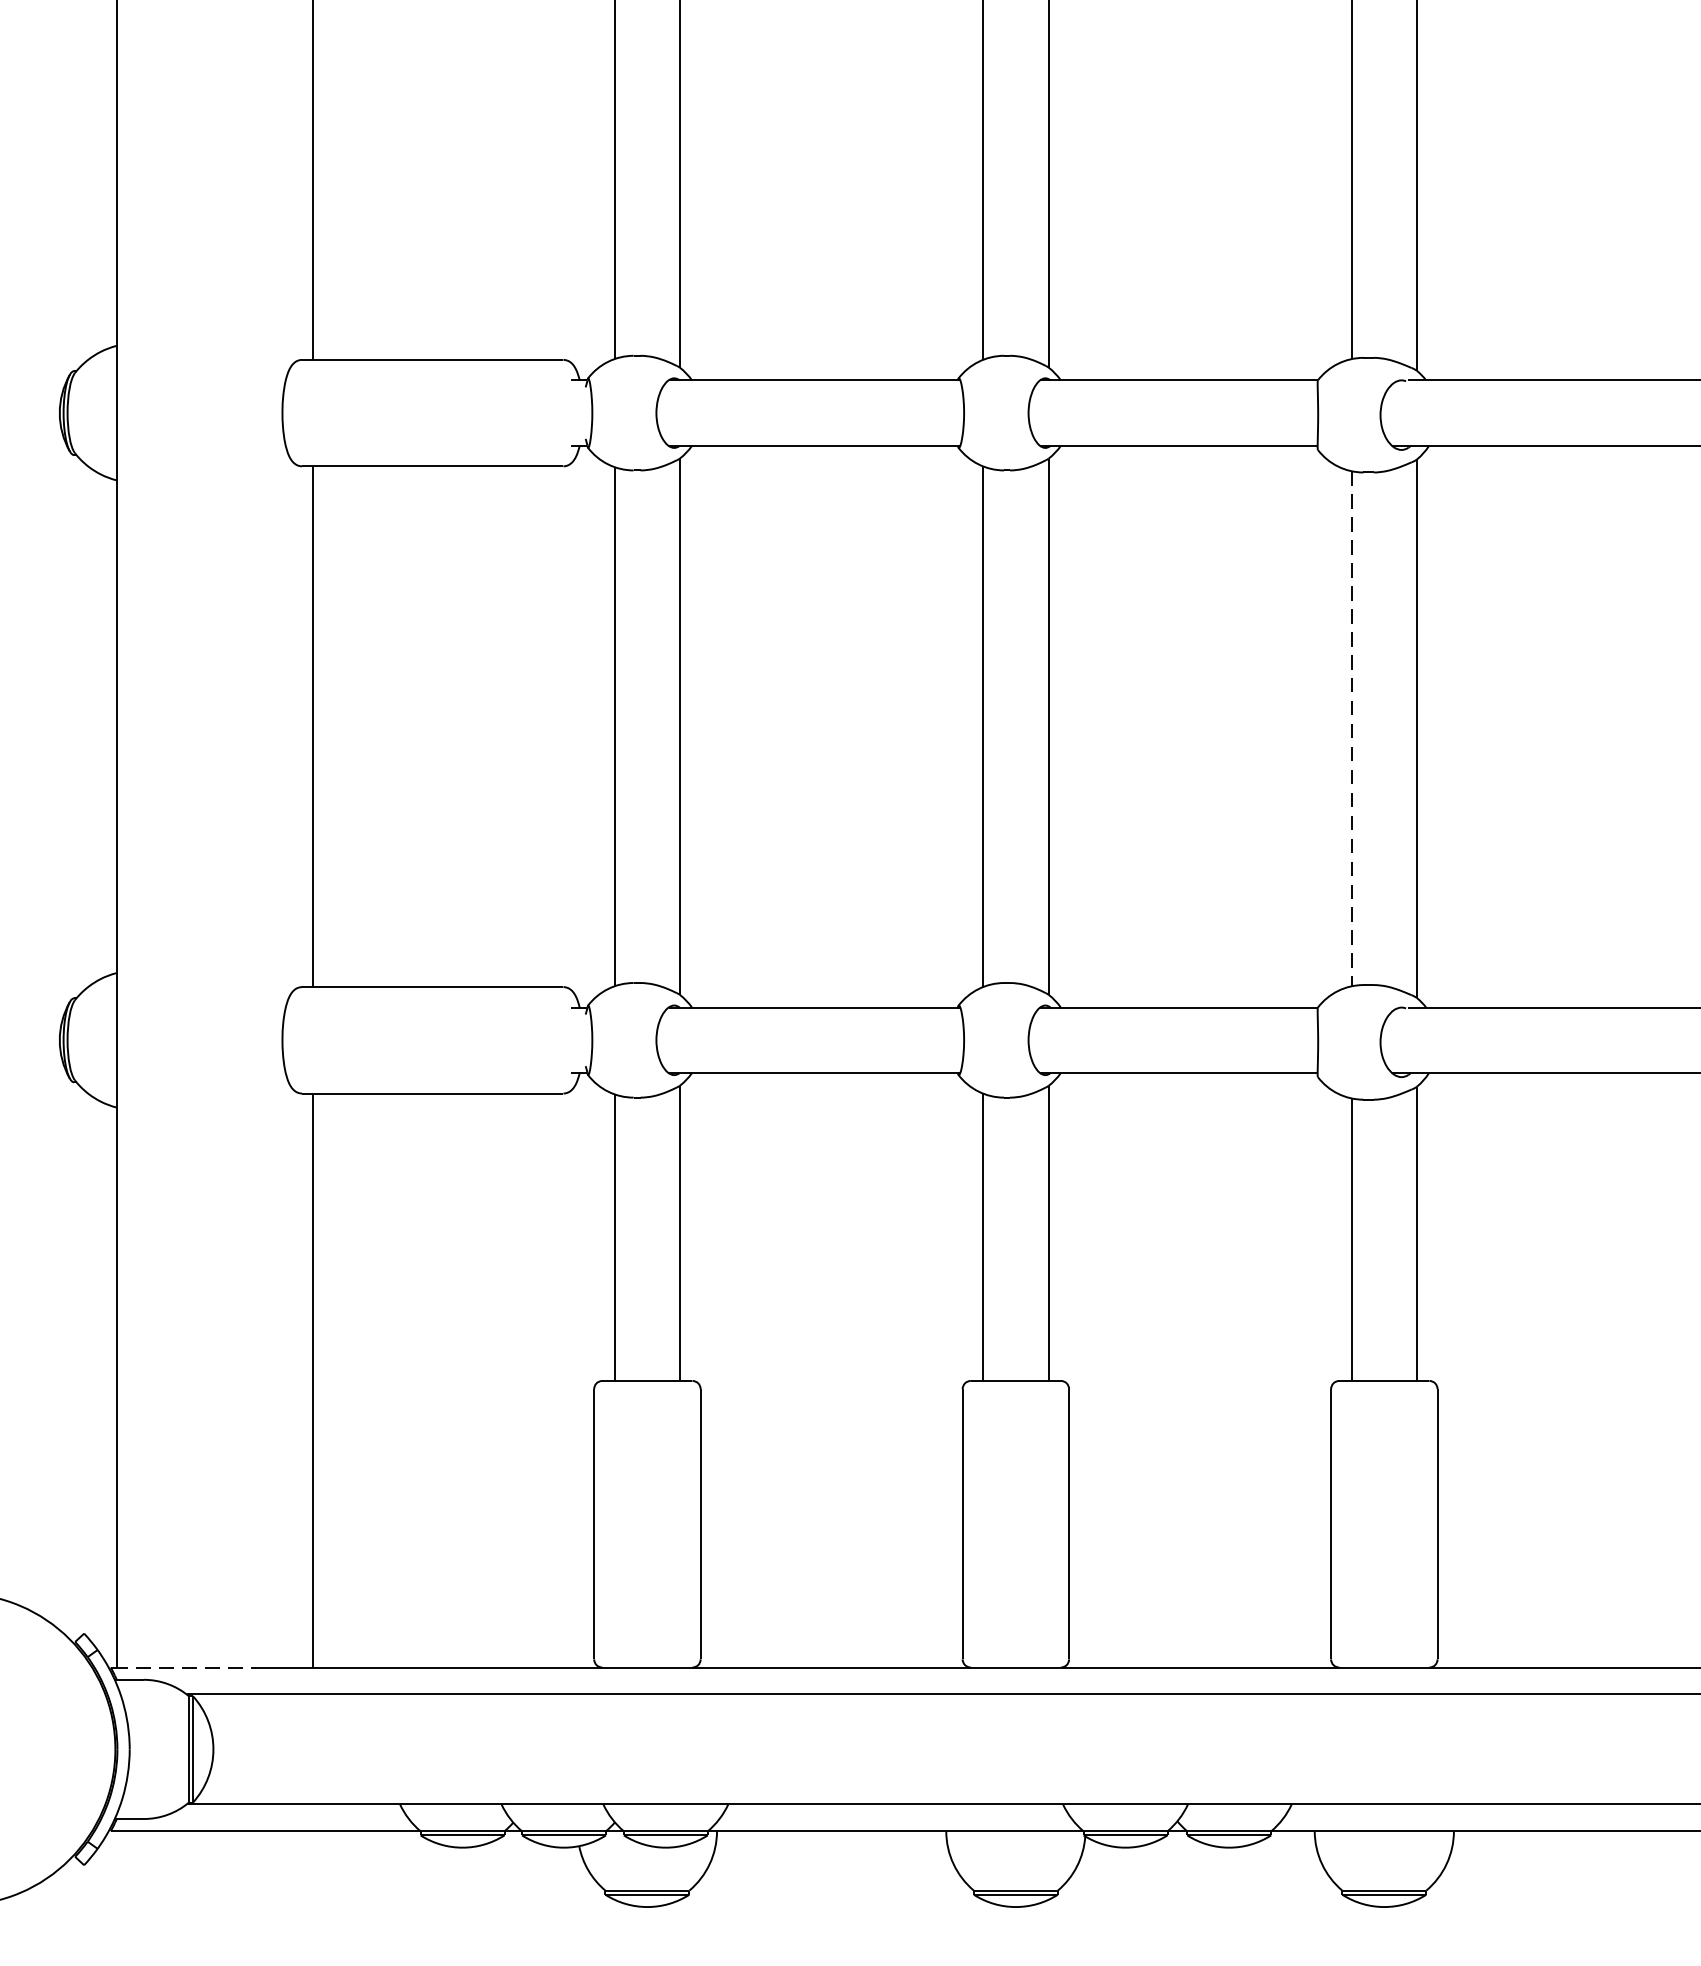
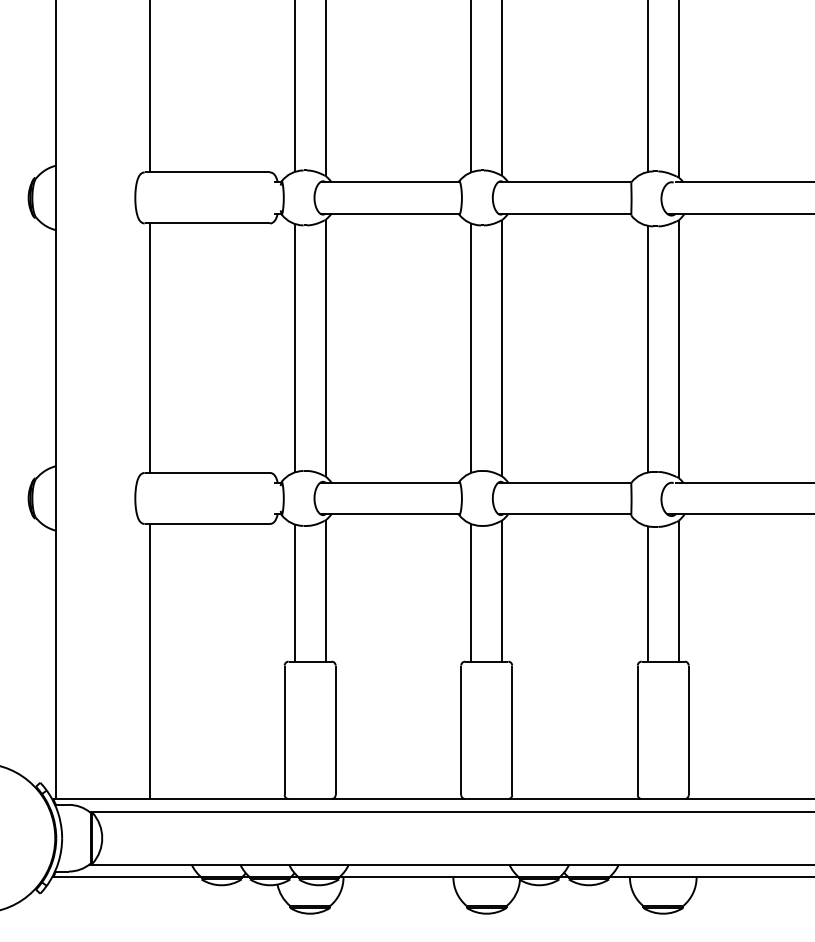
line: (1351, 729) -> (647, 349), dashed -> solid
line: (193, 1666) -> (92, 798), dashed -> solid

